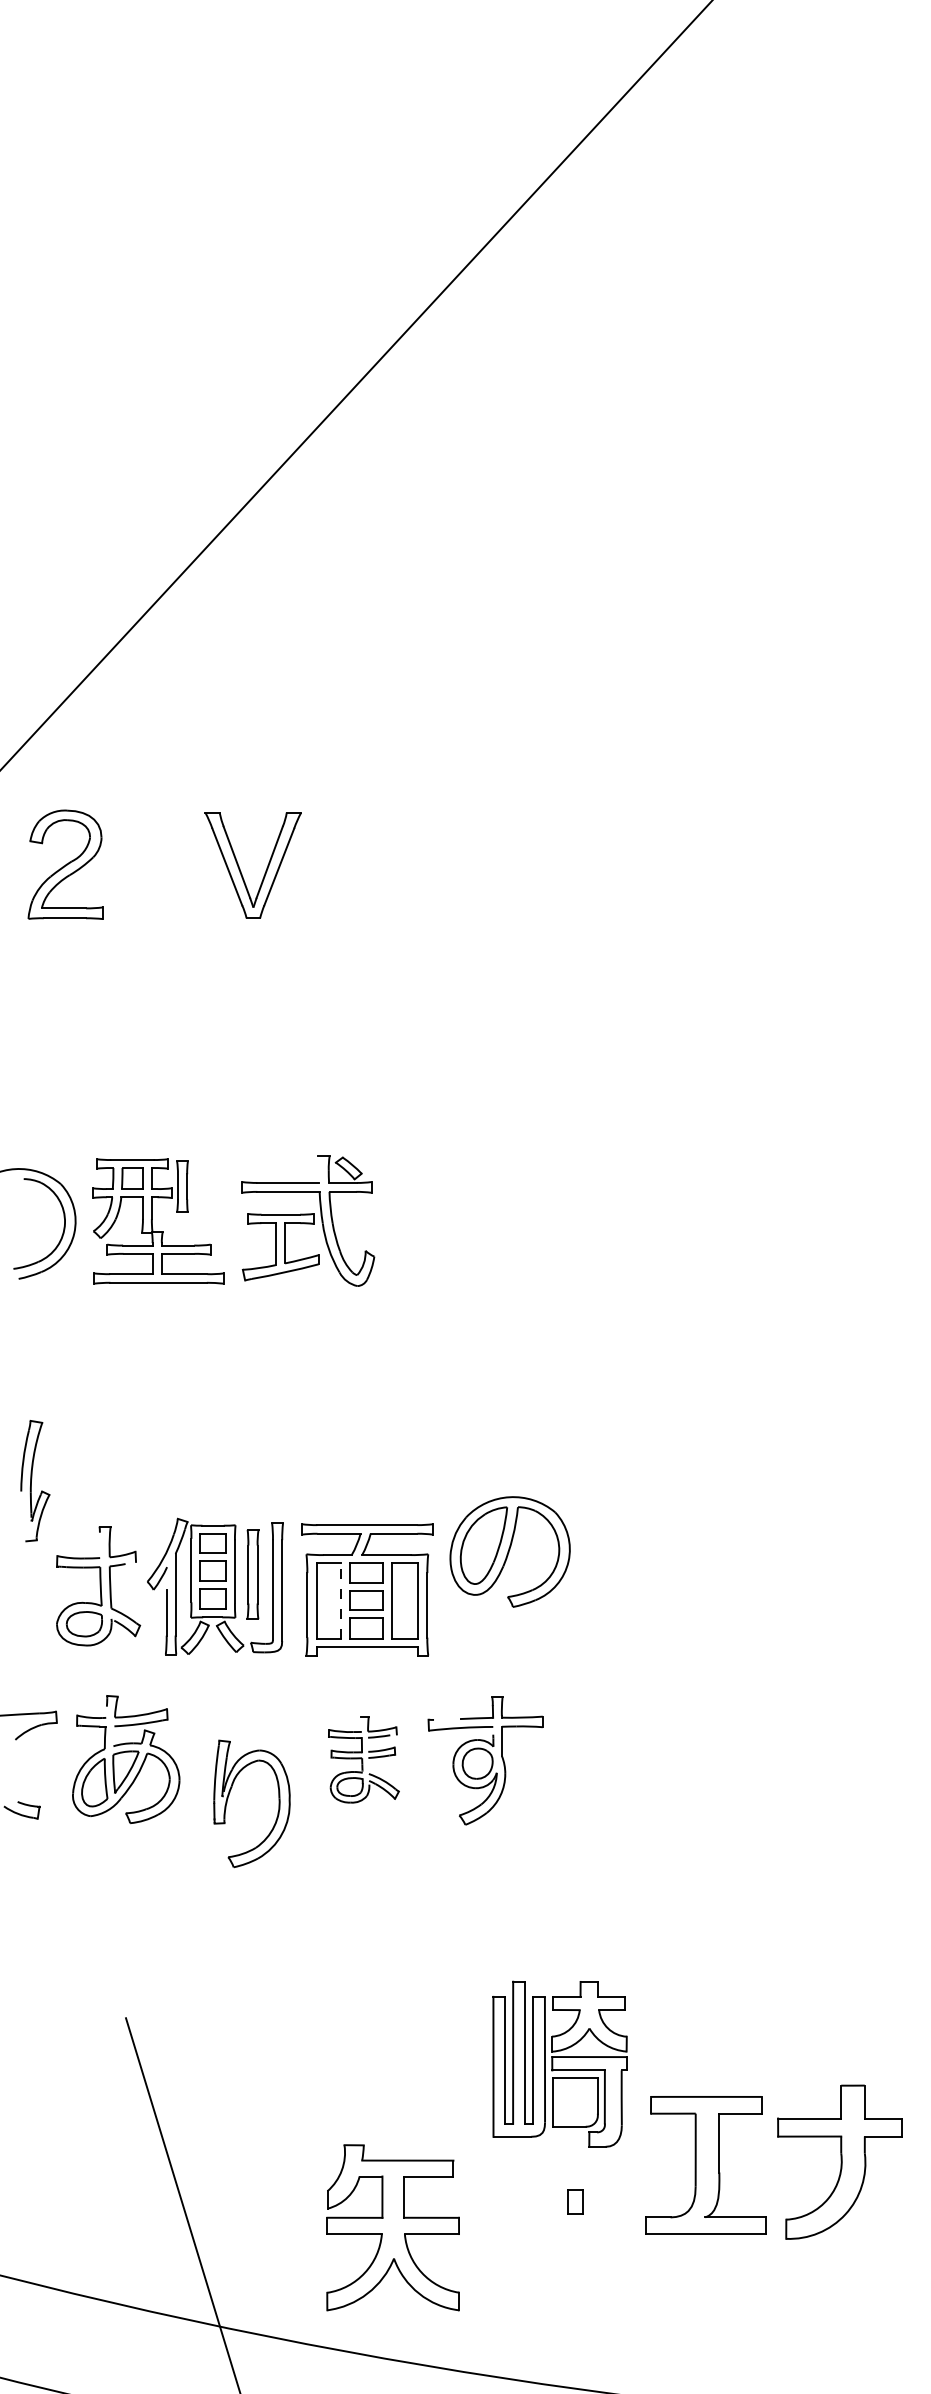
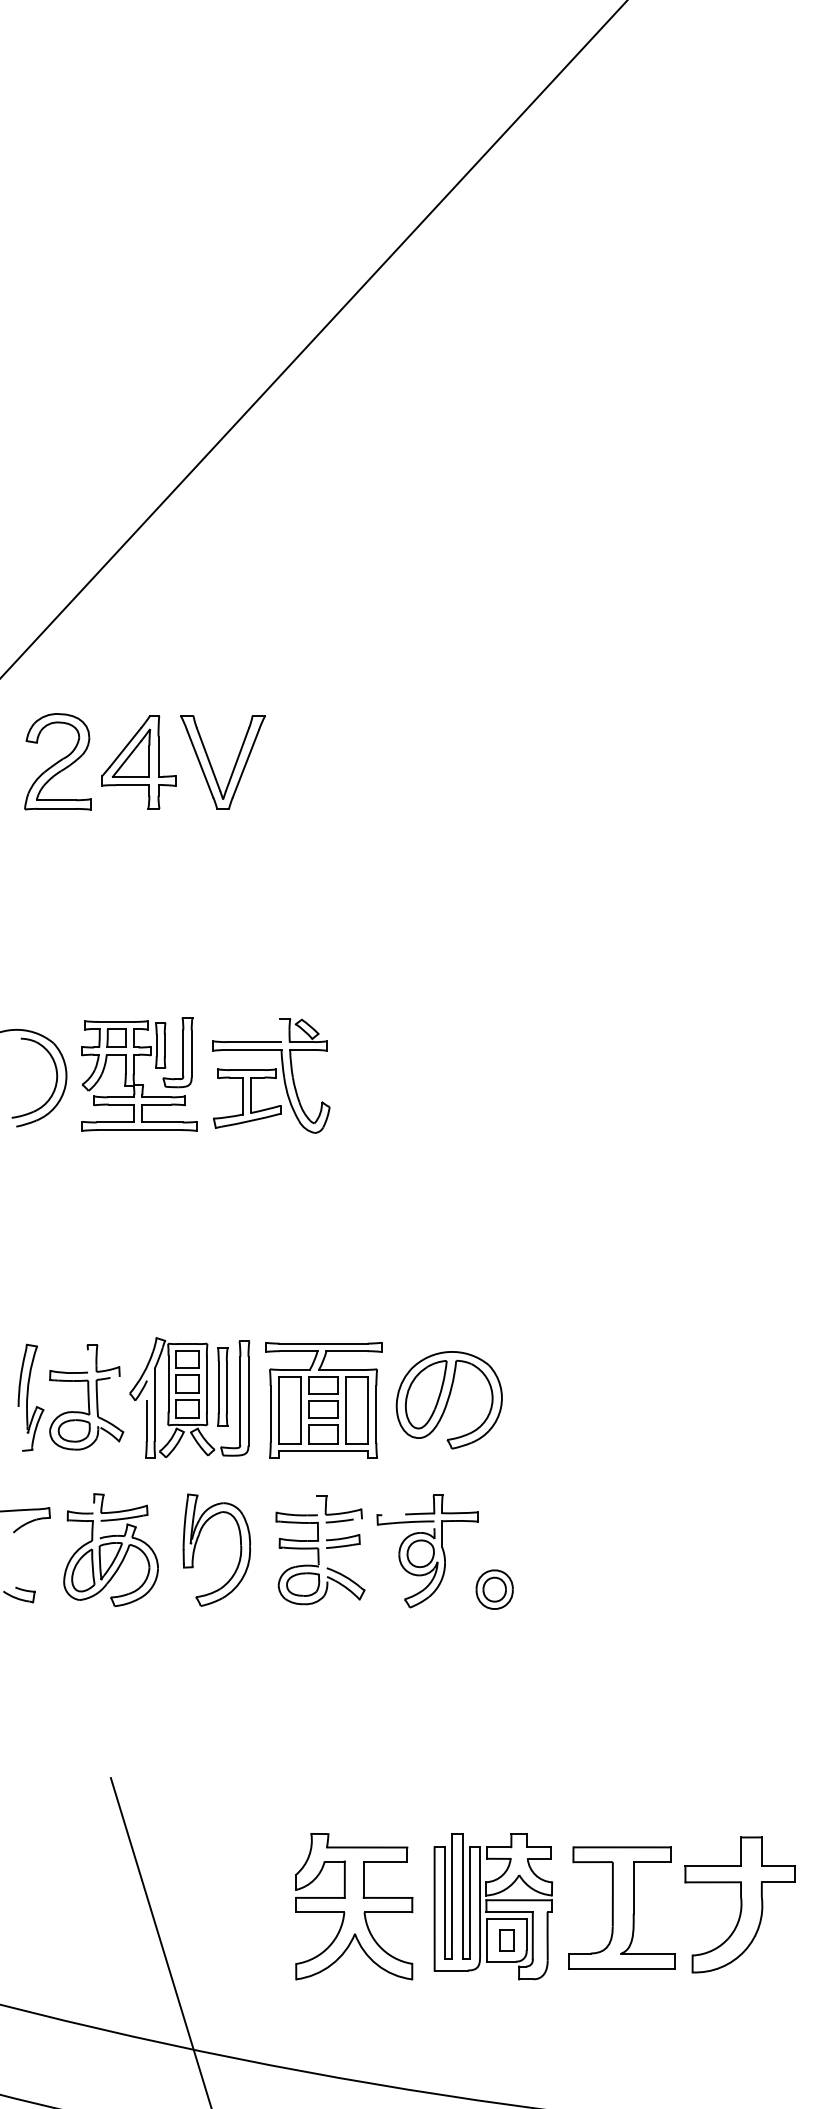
part: (157, 865) -> (138, 762), added
part: (201, 1194) -> (177, 1052), added
part: (34, 1480) -> (30, 1397), moved
part: (509, 1552) -> (448, 1400), moved
line: (341, 1599) -> (300, 1409), dashed -> solid
part: (363, 1759) -> (320, 1550), size x1.43
part: (229, 1795) -> (197, 1542), moved
part: (561, 1804) -> (494, 1589), added
part: (559, 2064) -> (492, 1906), moved
part: (393, 2227) -> (354, 1906), moved

